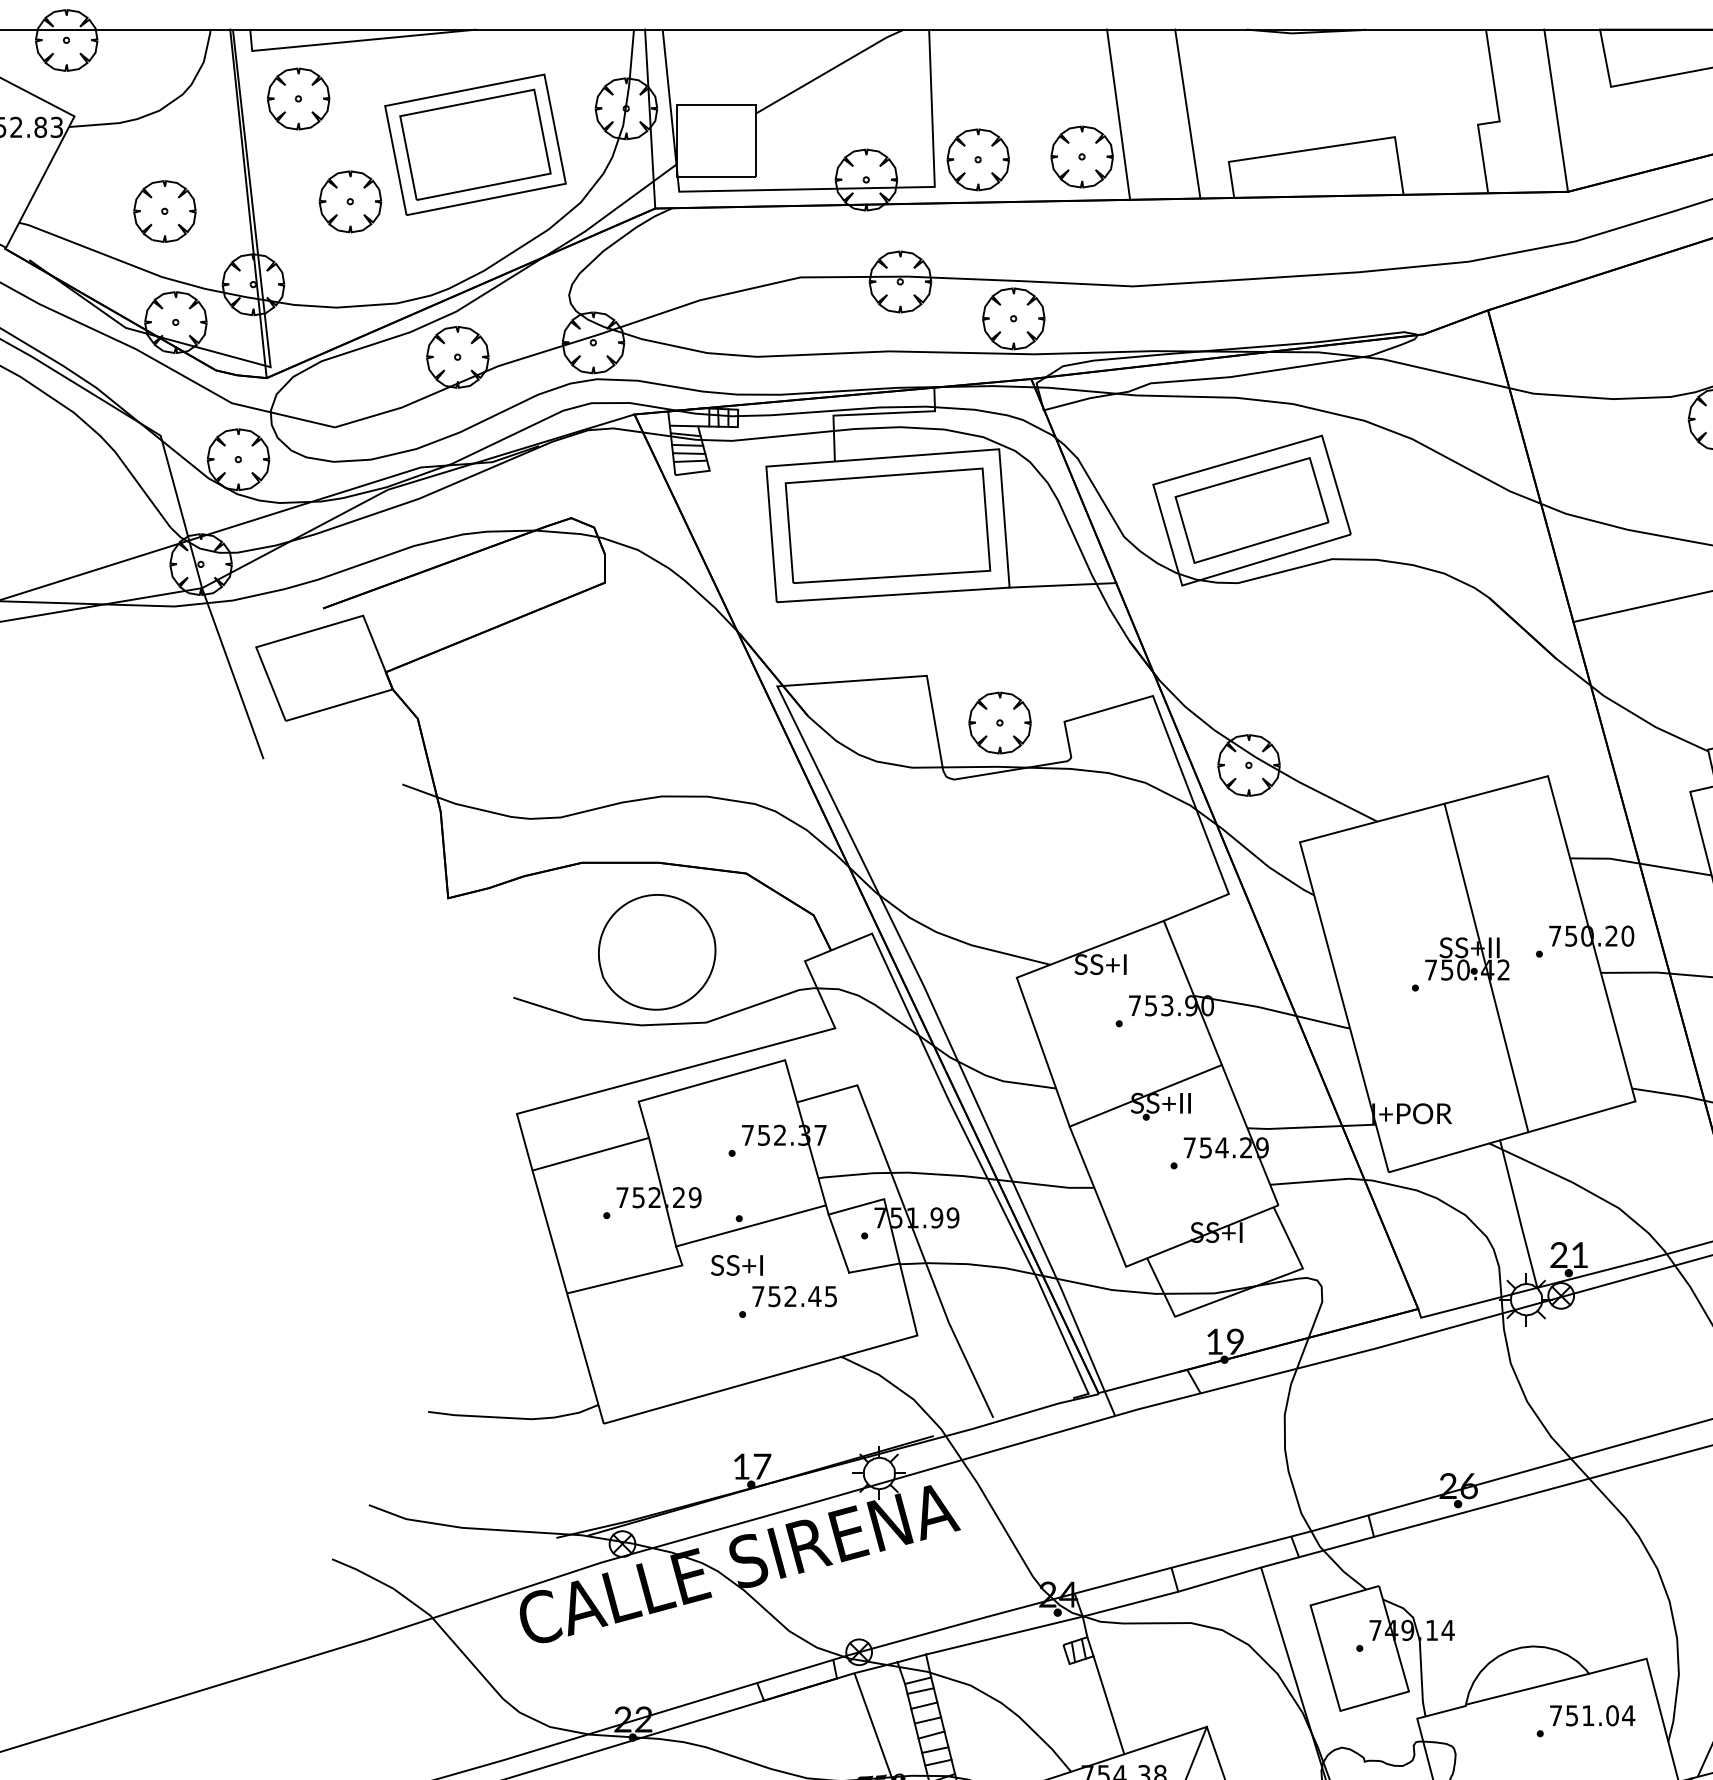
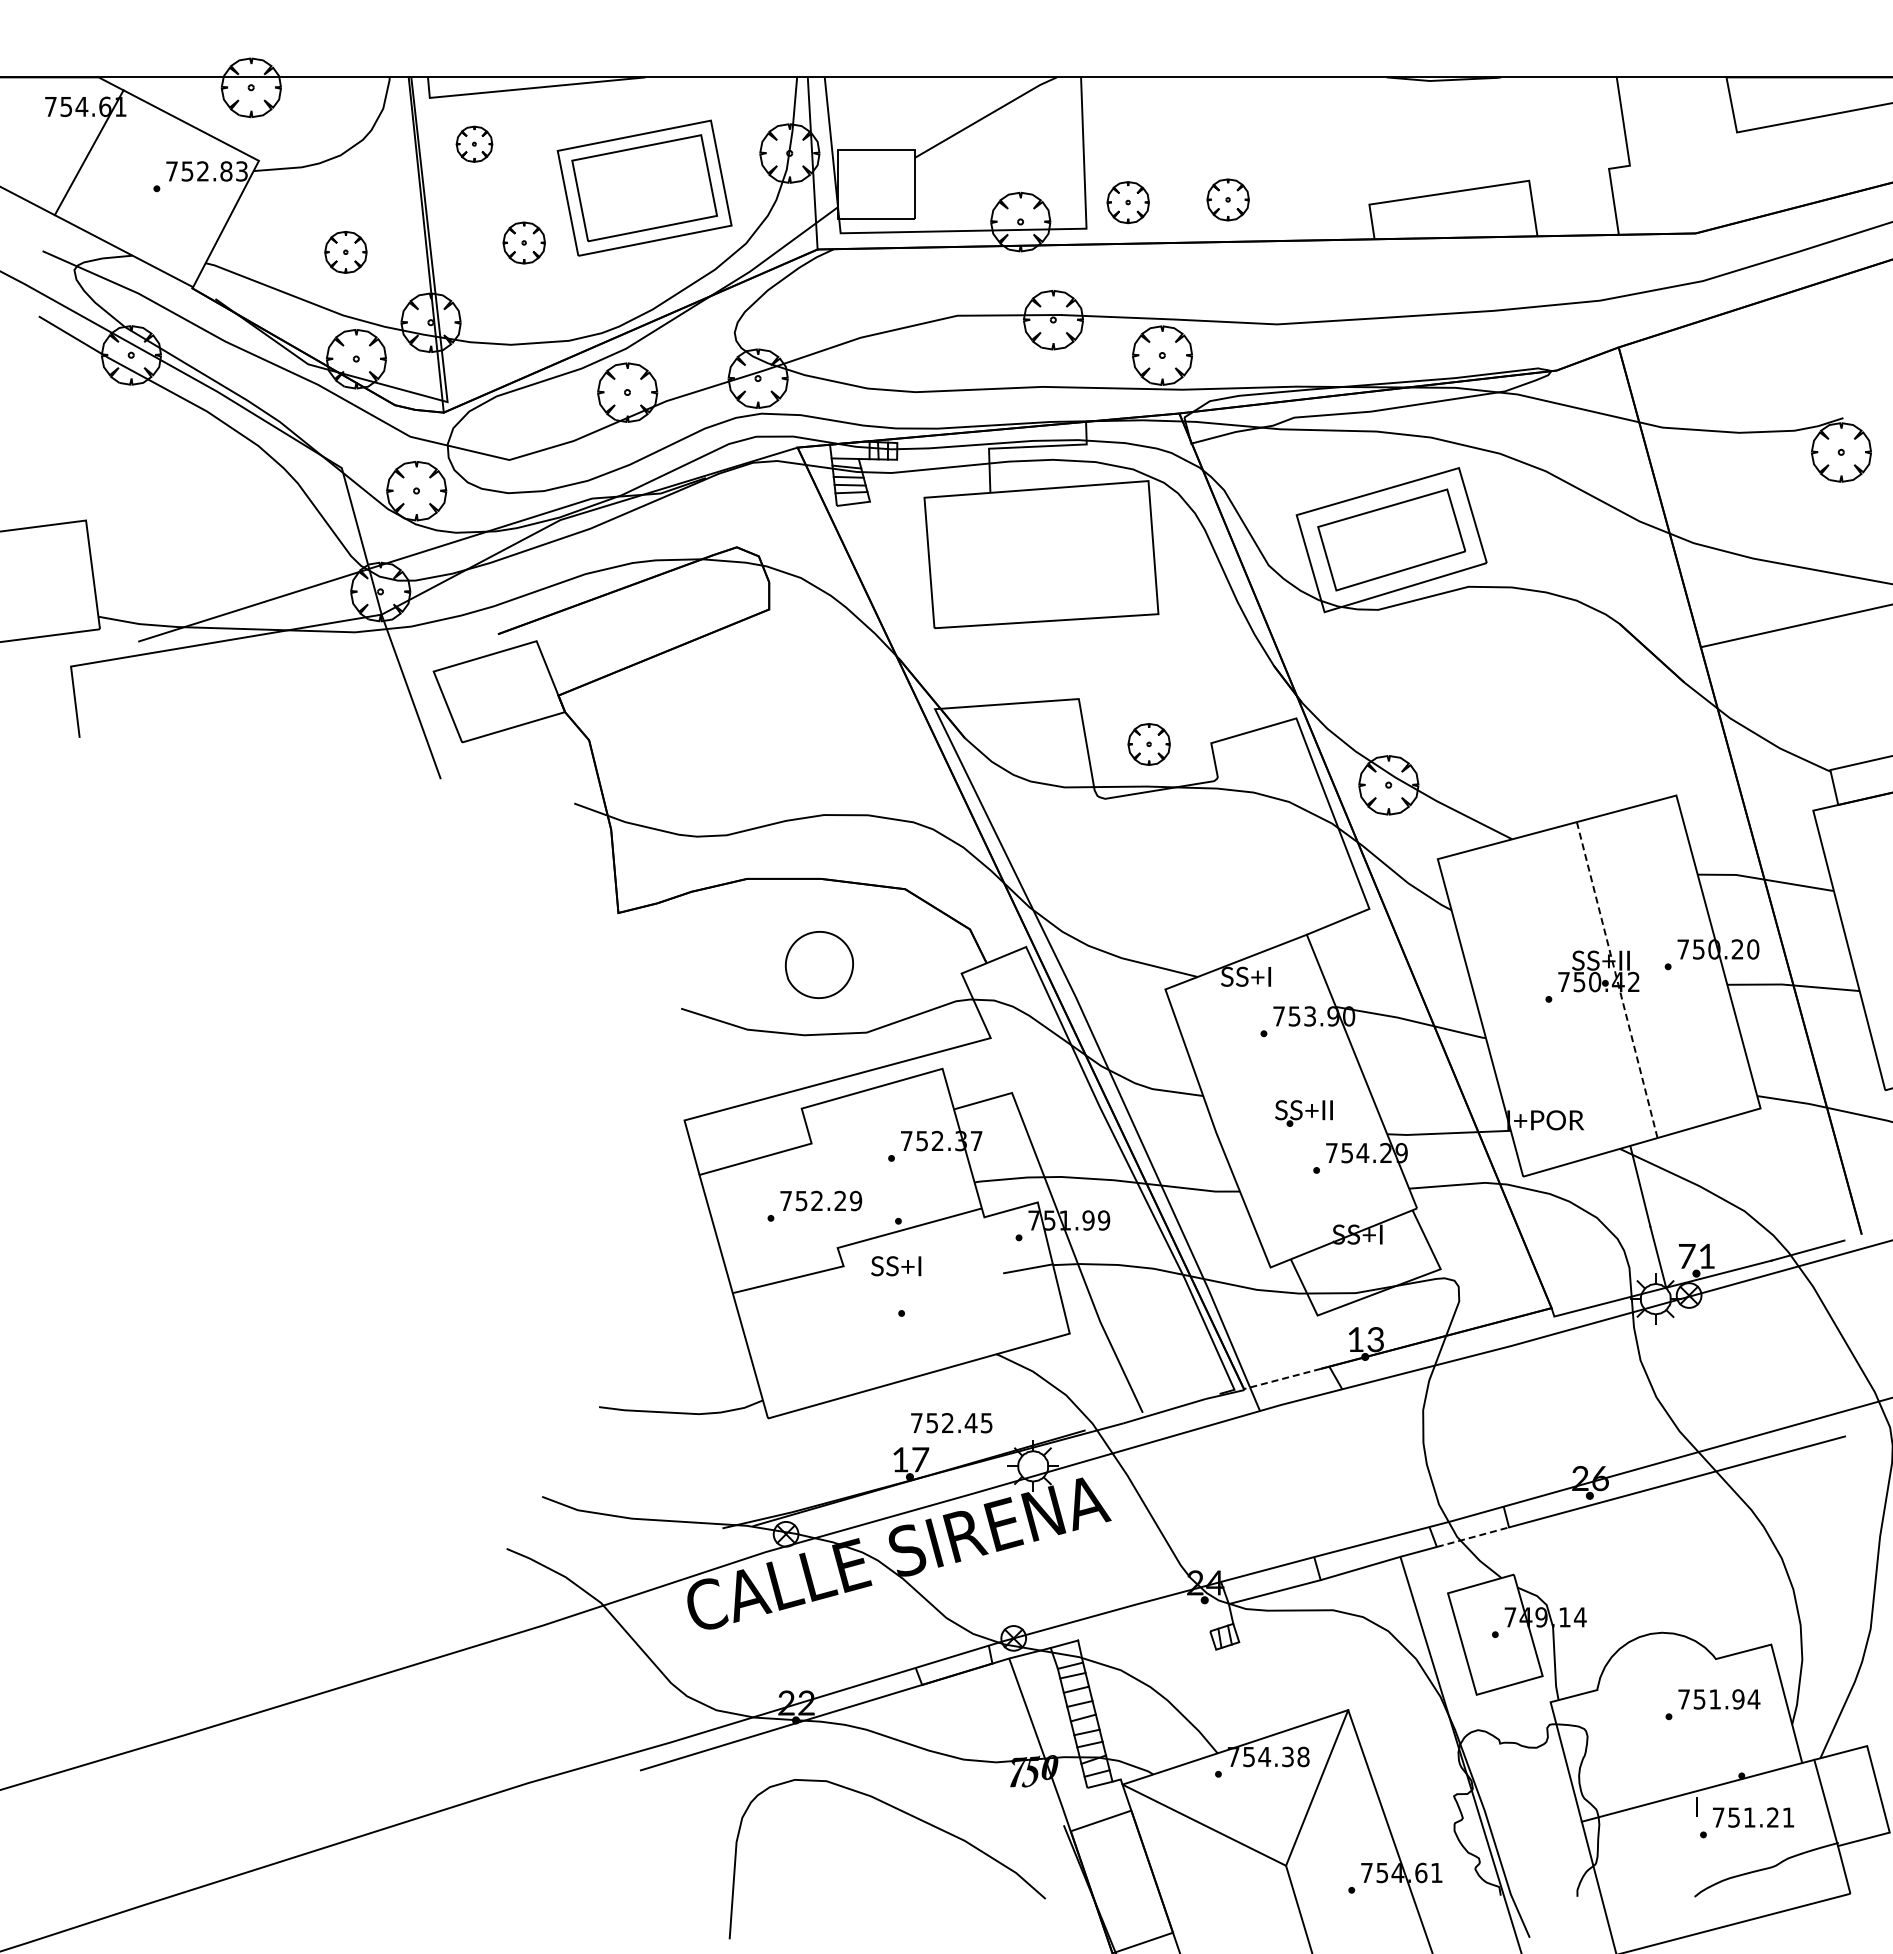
part: (298, 99) -> (474, 144), size x0.6
line: (1555, 110) -> (1683, 155), removed
line: (1187, 113) -> (1329, 158), removed
line: (1118, 114) -> (1263, 159), removed
part: (1081, 156) -> (1227, 199), size x0.7
part: (977, 159) -> (1127, 202), size x0.7
part: (349, 201) -> (523, 242), size x0.7
part: (164, 211) -> (345, 252), size x0.7
part: (888, 525) -> (1041, 554), removed
line: (1062, 584) -> (1209, 611), removed
part: (999, 723) -> (1148, 744), size x0.7
part: (657, 951) -> (819, 964), size x0.6
line: (1486, 968) -> (1617, 980), solid -> dashed
line: (1145, 1095) -> (1289, 1102), removed
line: (662, 1191) -> (824, 1195), removed
line: (839, 1243) -> (994, 1245), removed
text: (1558, 1254) -> (1686, 1255), 21 -> 71
text: (794, 1296) -> (951, 1423), moved
text: (1235, 1341) -> (1375, 1339), 19 -> 13
line: (1138, 1382) -> (1282, 1378), solid -> dashed
line: (1337, 1547) -> (1473, 1537), solid -> dashed
line: (1004, 1635) -> (1153, 1622), removed
line: (1527, 1688) -> (1656, 1673), removed
line: (1108, 1705) -> (1253, 1689), removed
text: (1612, 1715) -> (1738, 1699), 751.04 -> 751.94

